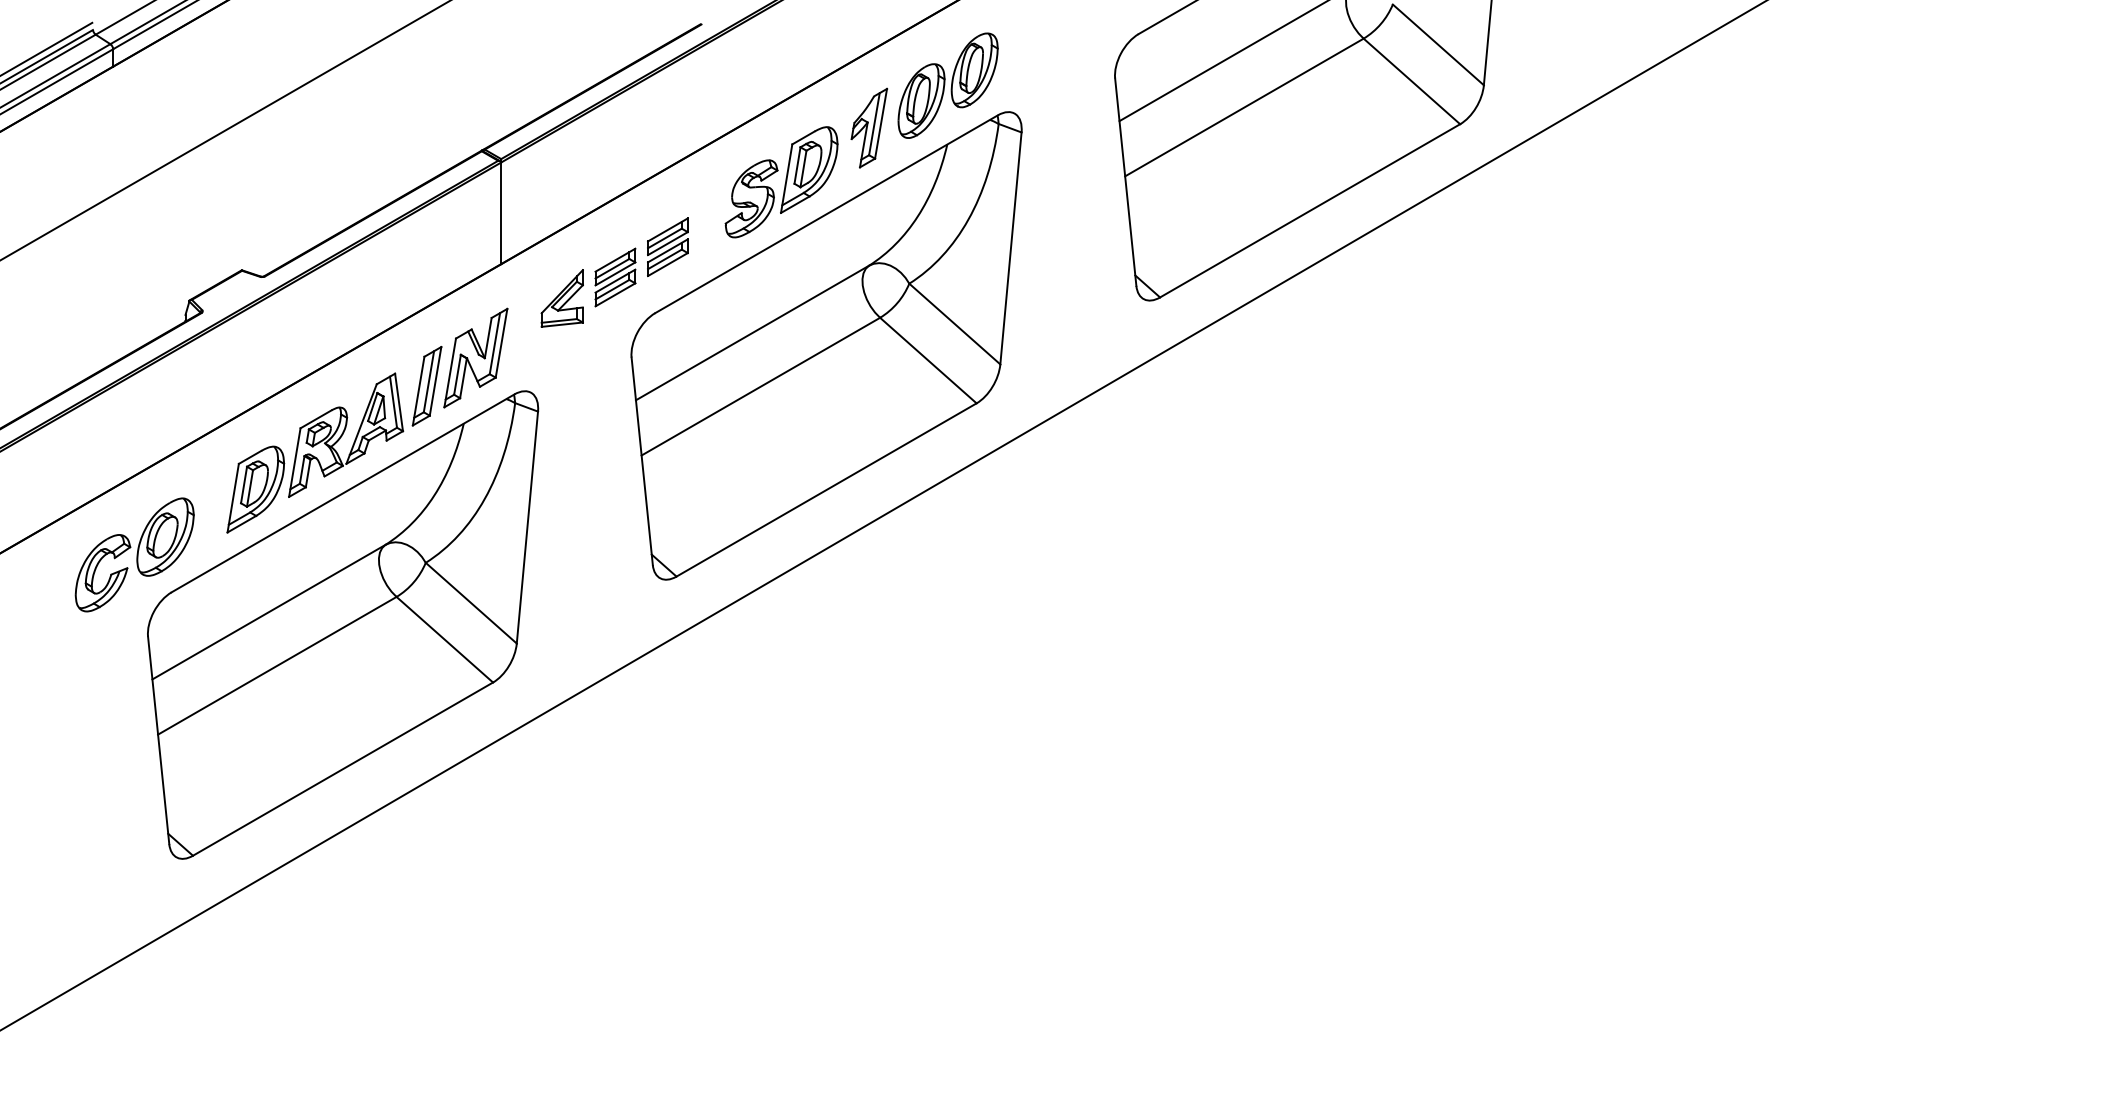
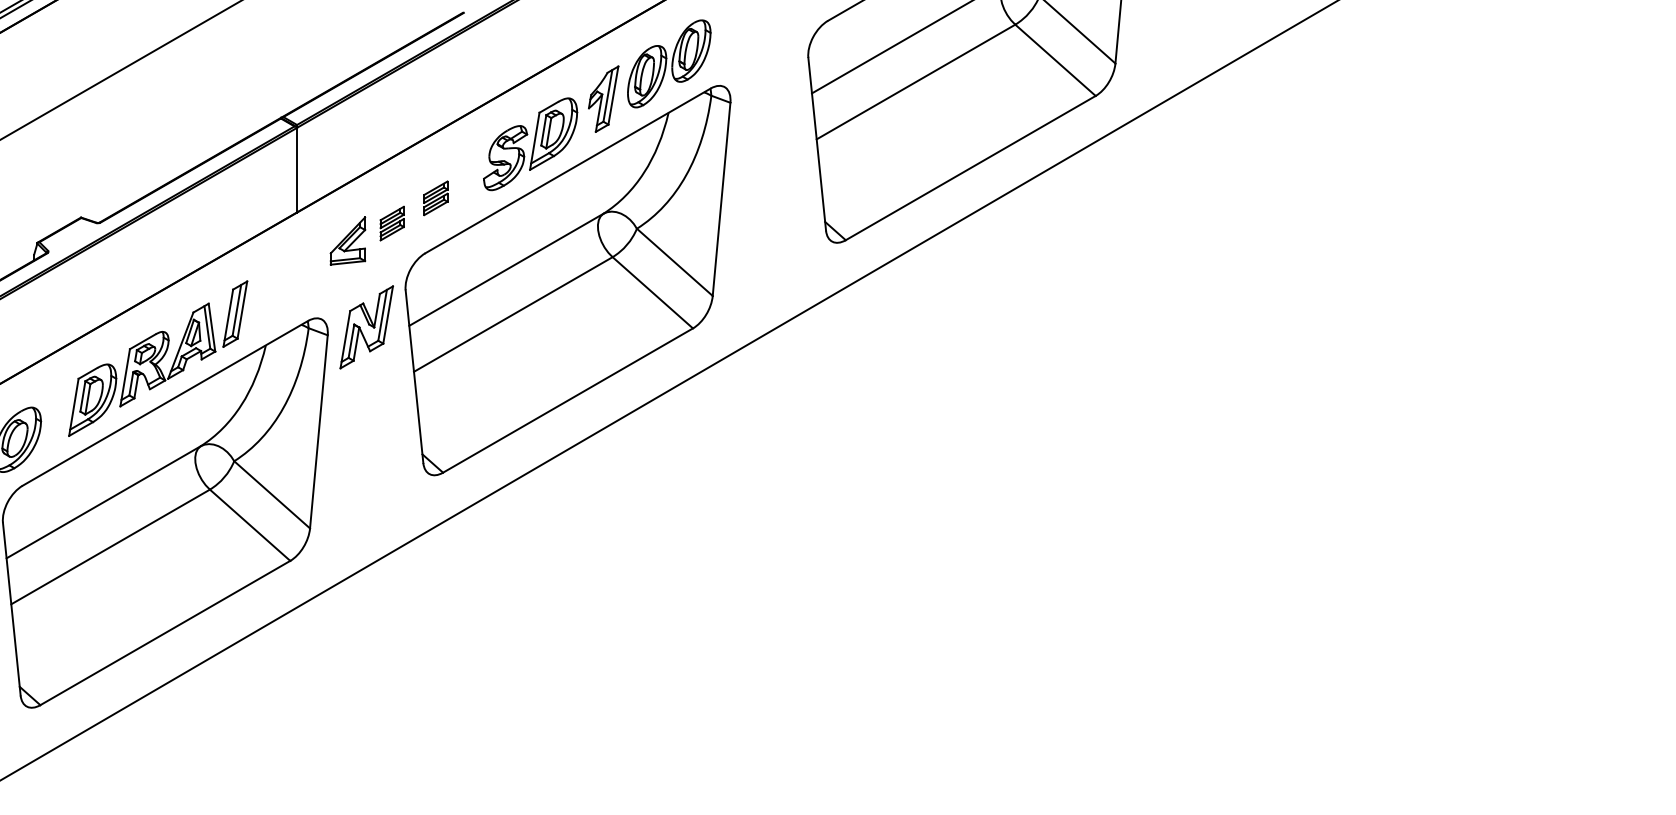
part: (667, 246) -> (435, 197), size x0.7
part: (615, 277) -> (392, 223), size x0.7
part: (475, 357) -> (366, 326), moved

